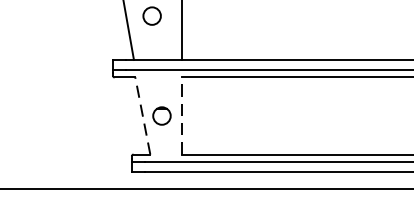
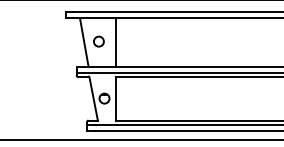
line: (142, 115) -> (93, 98), dashed -> solid
line: (181, 115) -> (115, 98), dashed -> solid

